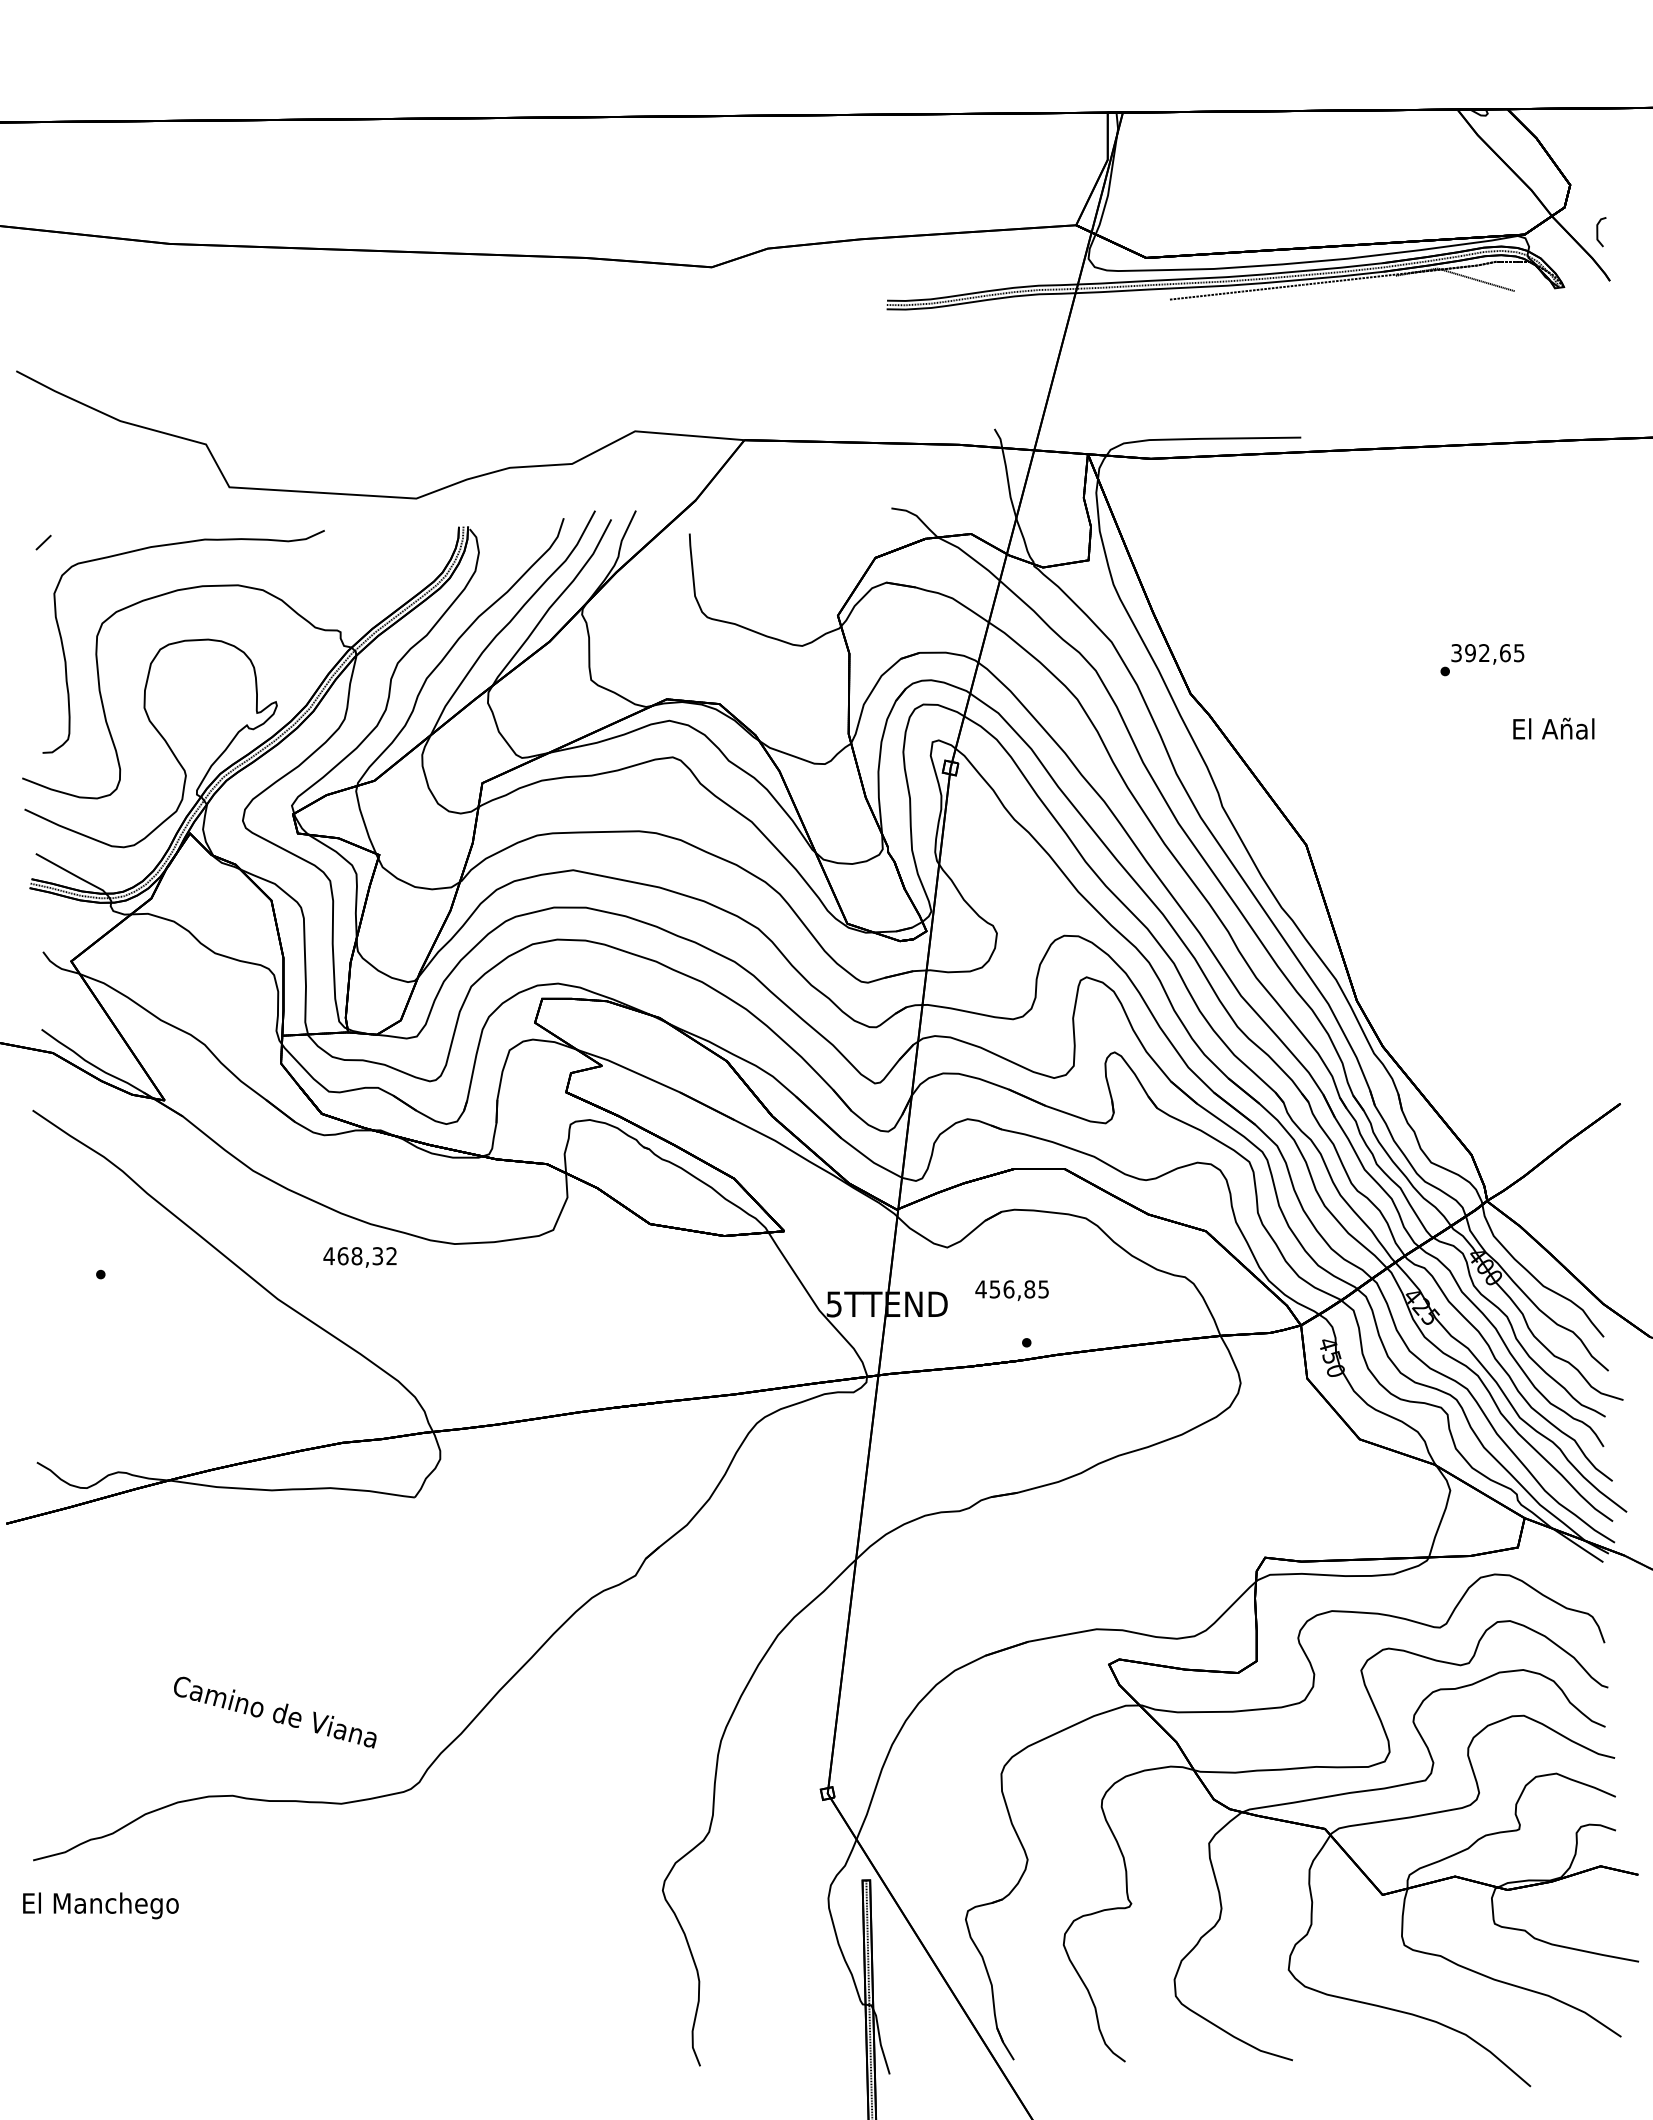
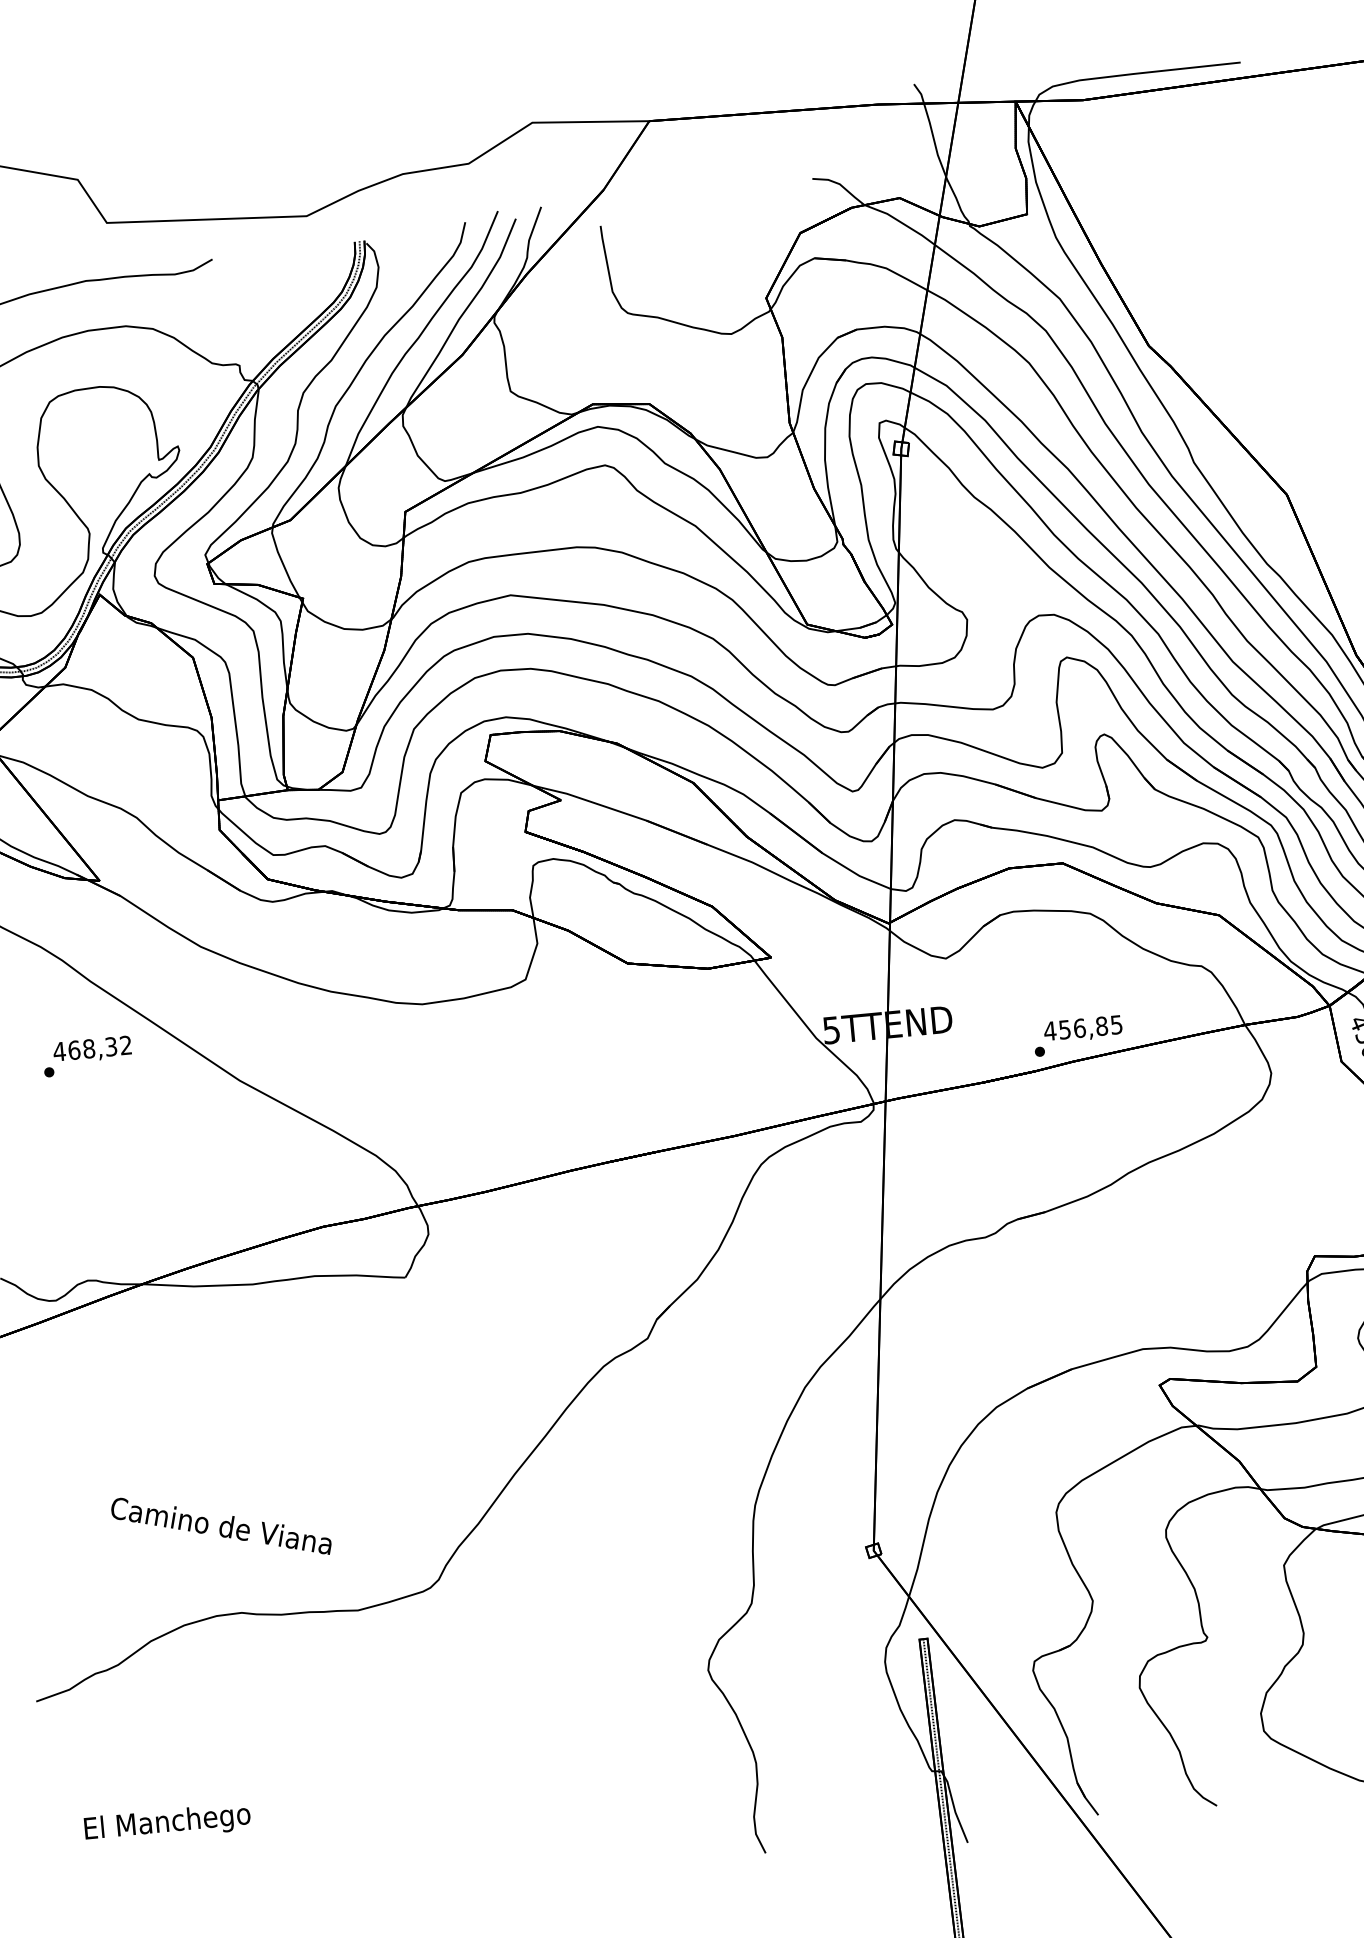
text: (359, 1257) -> (91, 1050), moved
text: (1011, 1290) -> (1082, 1029), moved
text: (275, 1712) -> (221, 1526), moved
text: (100, 1905) -> (167, 1823), moved

